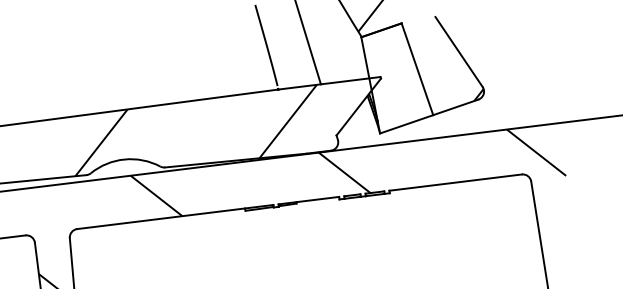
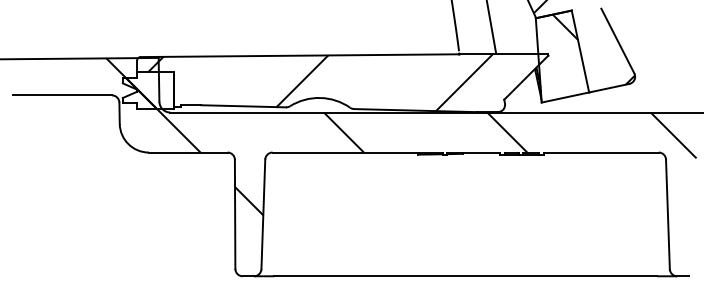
hatch: (395, 42) -> (564, 26), added

